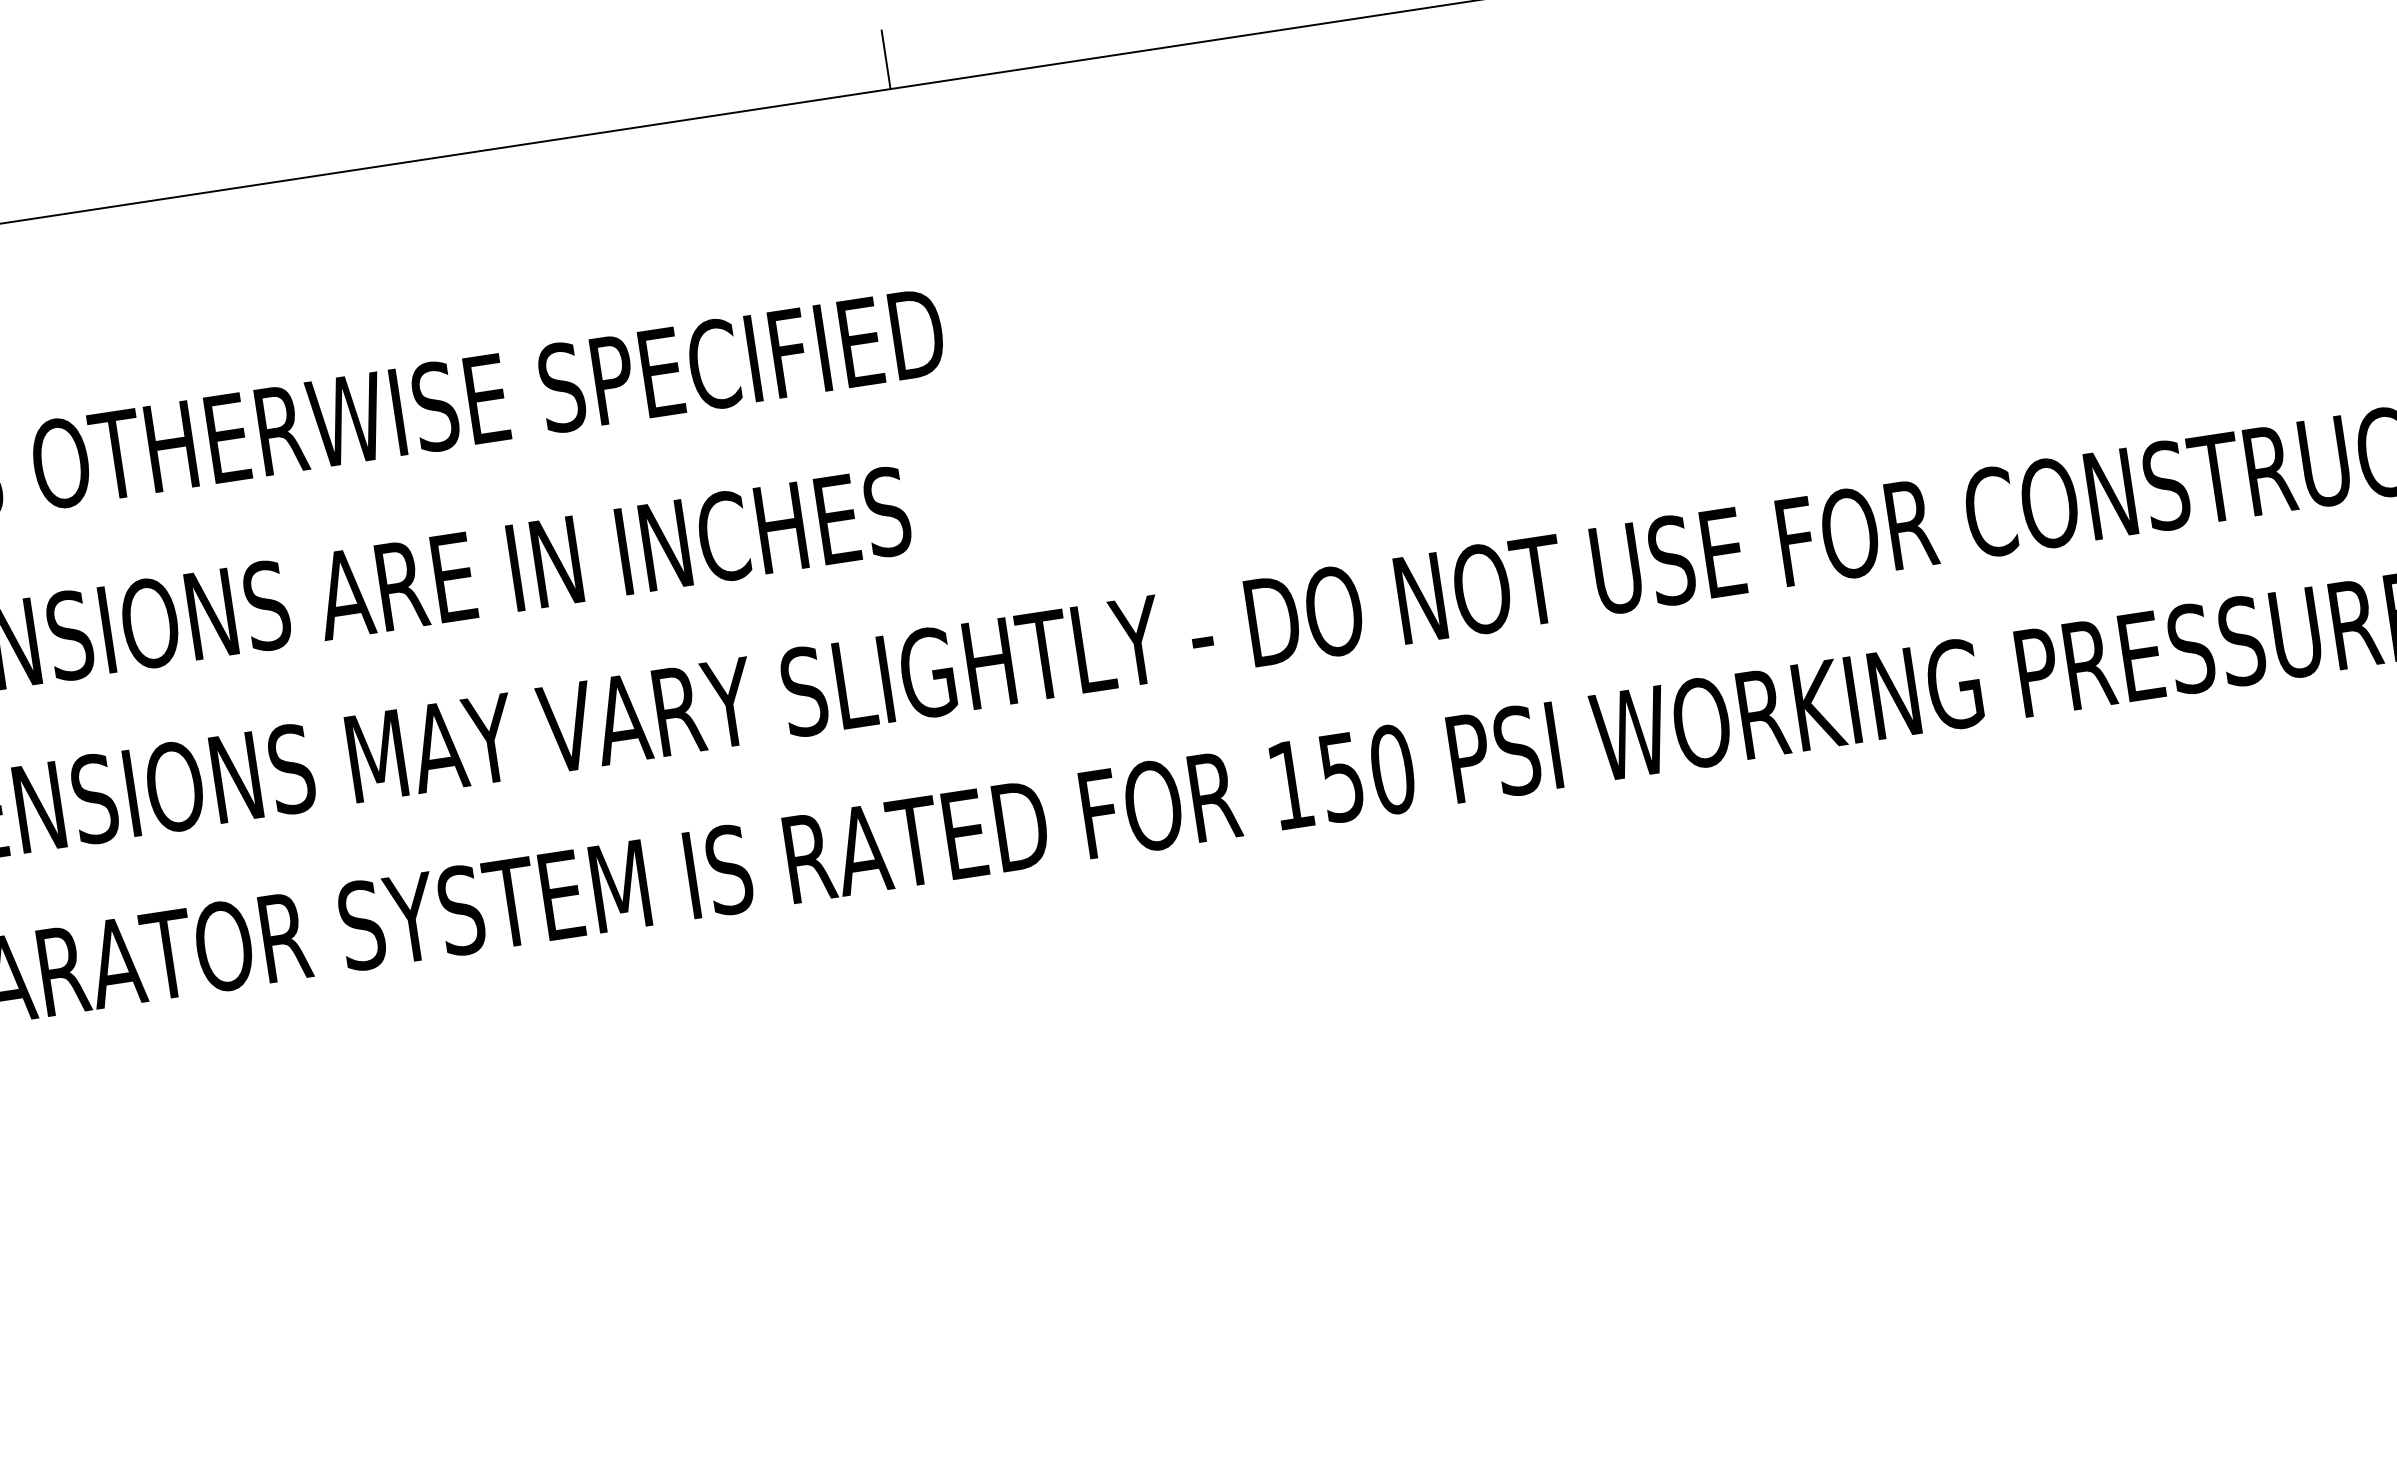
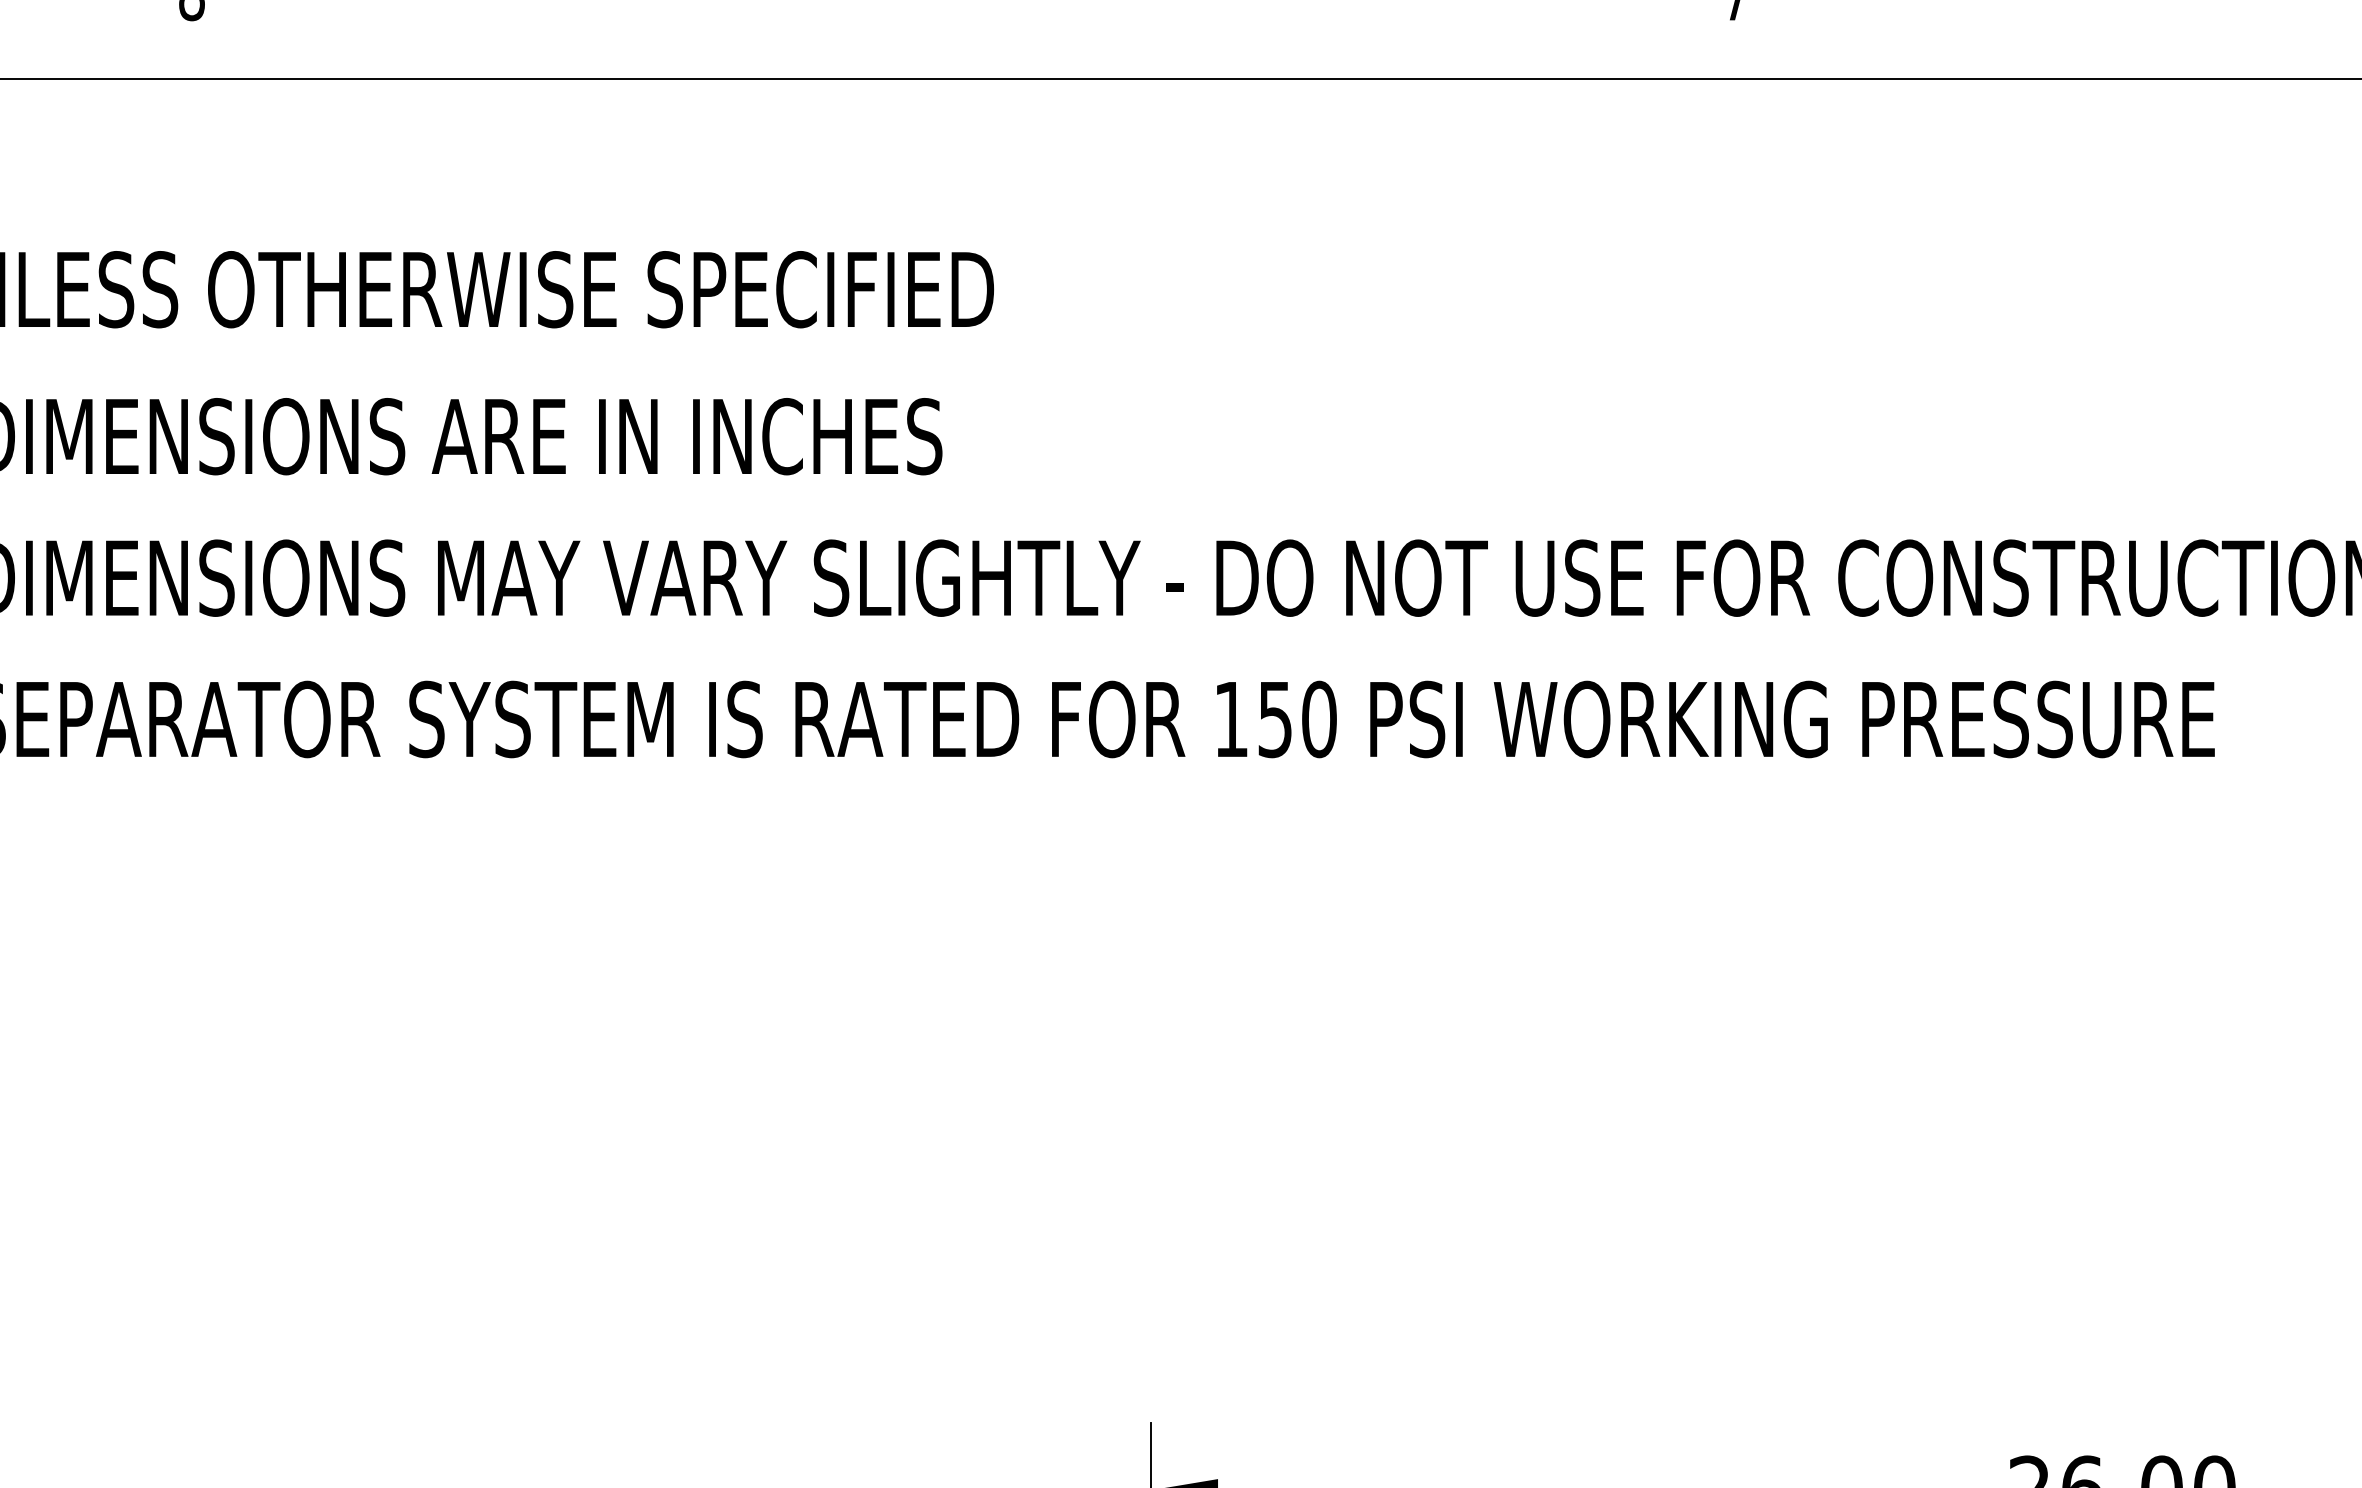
line: (886, 59) -> (981, 53), removed

